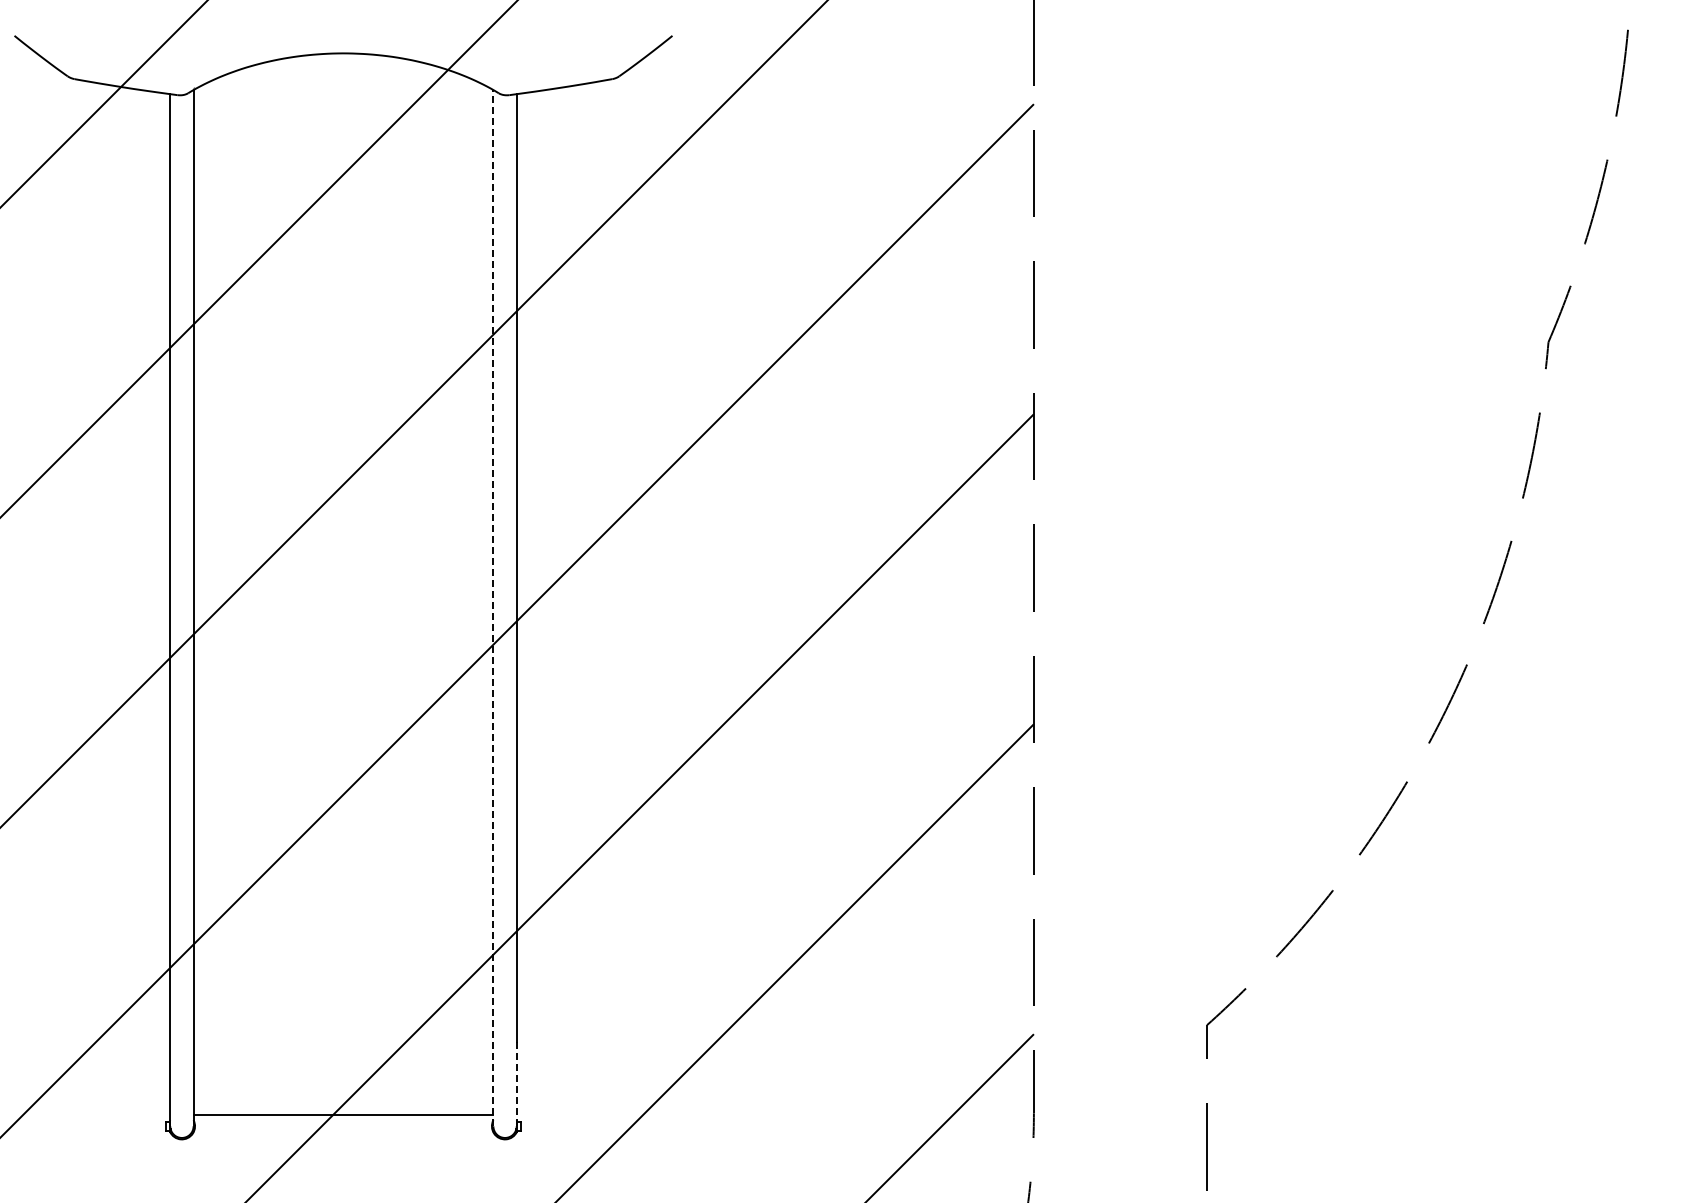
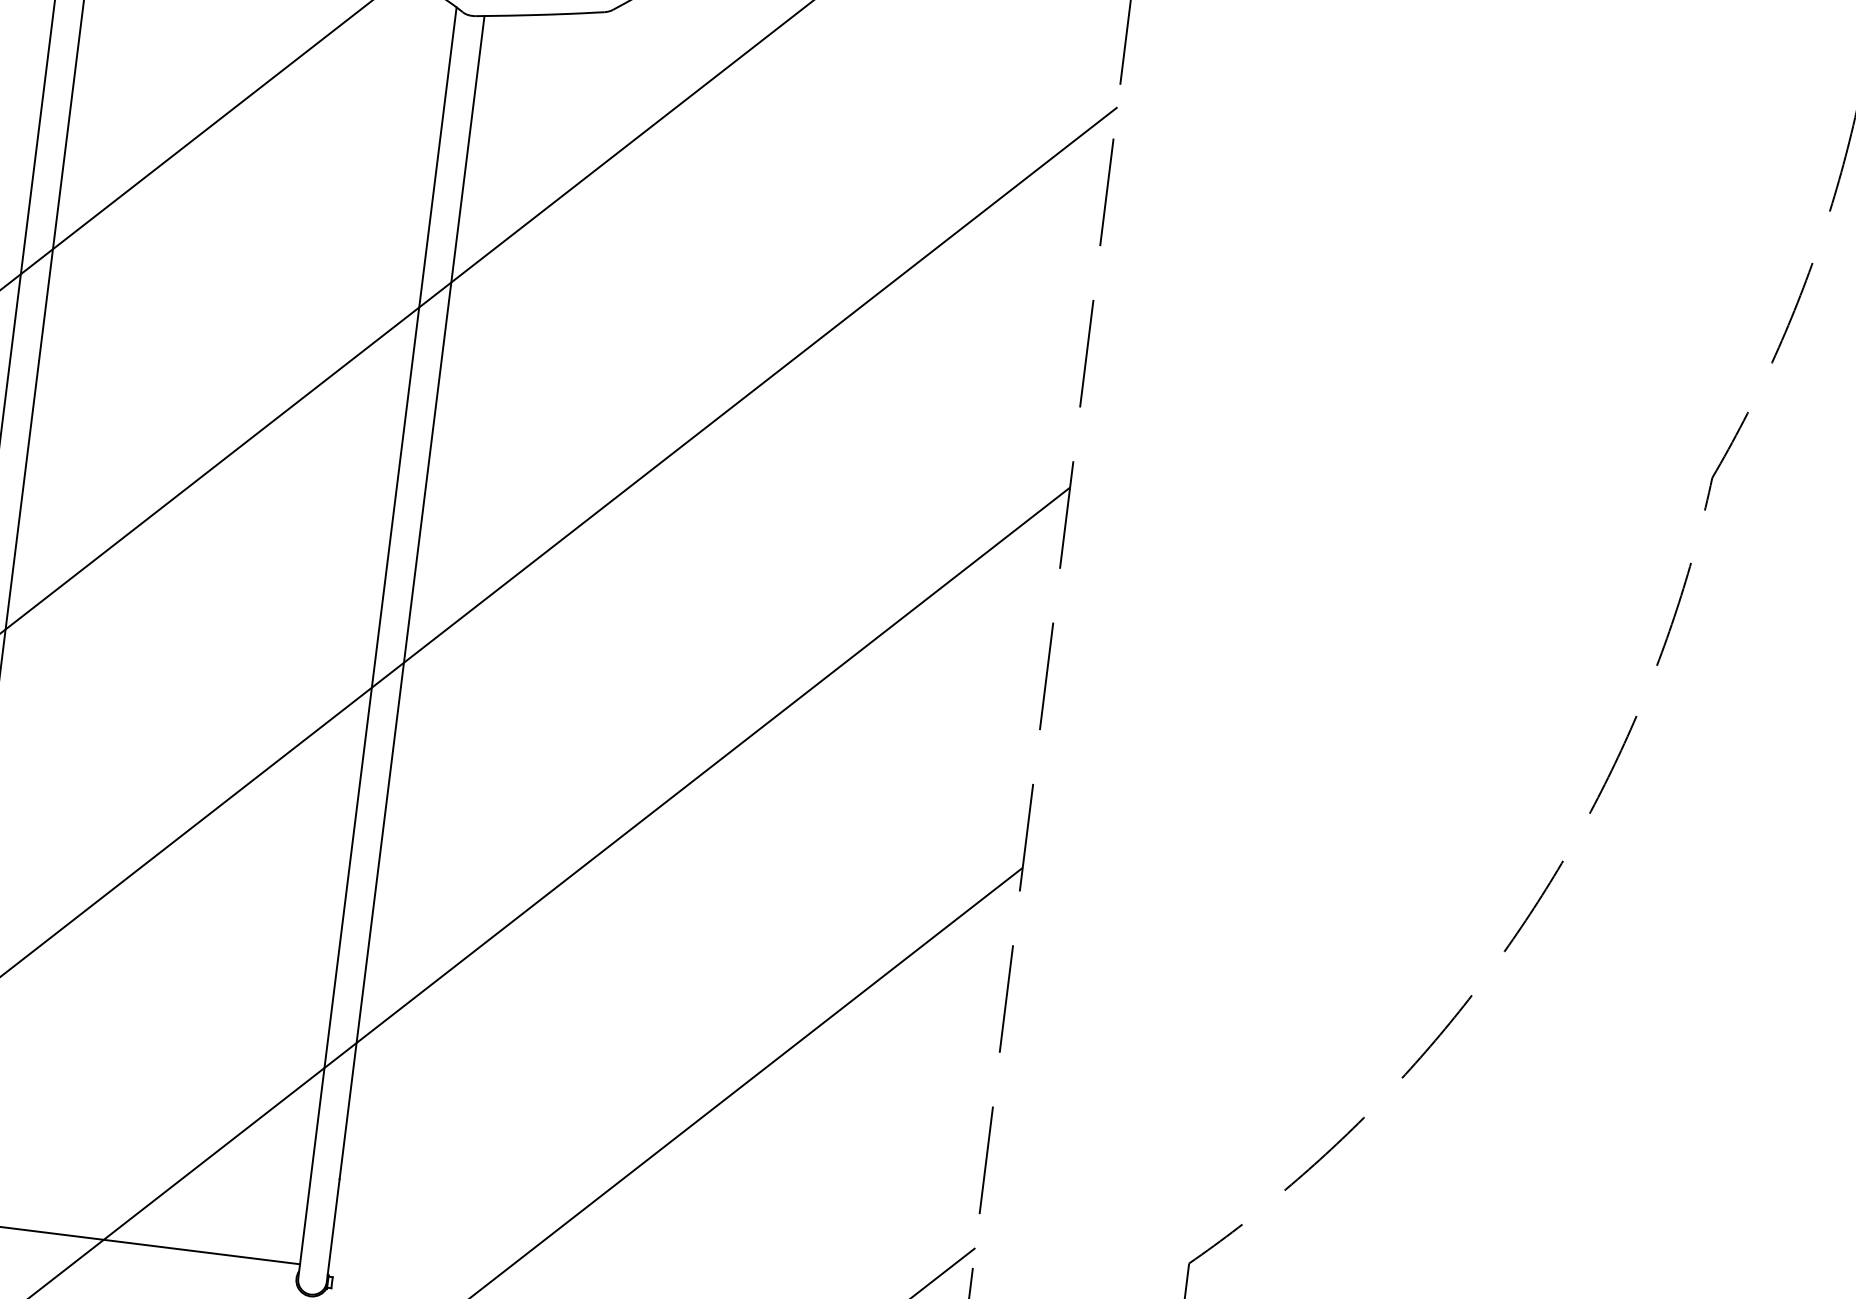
line: (493, 607) -> (377, 642), dashed -> solid
line: (516, 1084) -> (333, 1230), dashed -> solid

